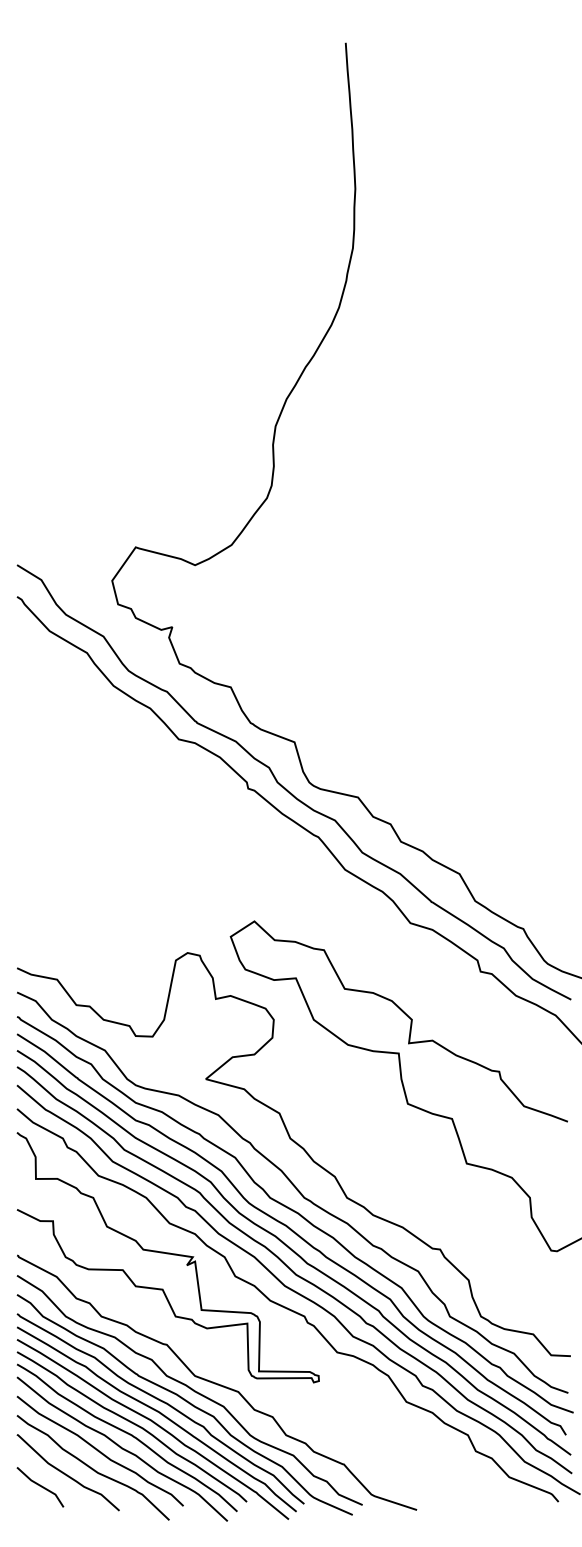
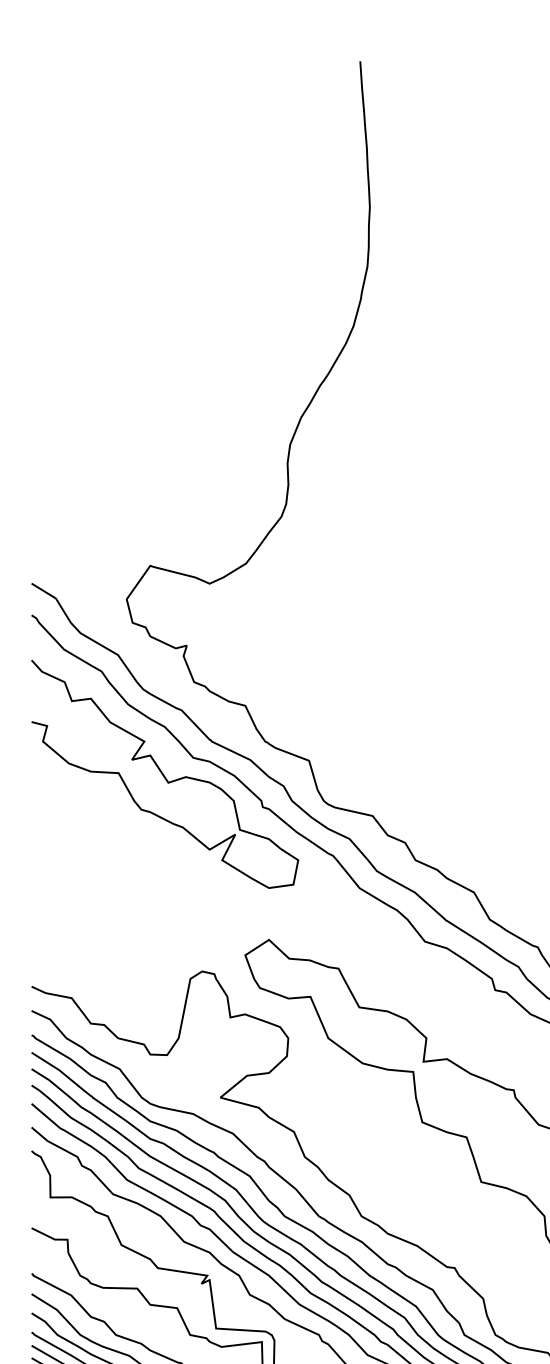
curve: (149, 755) -> (164, 773), added

